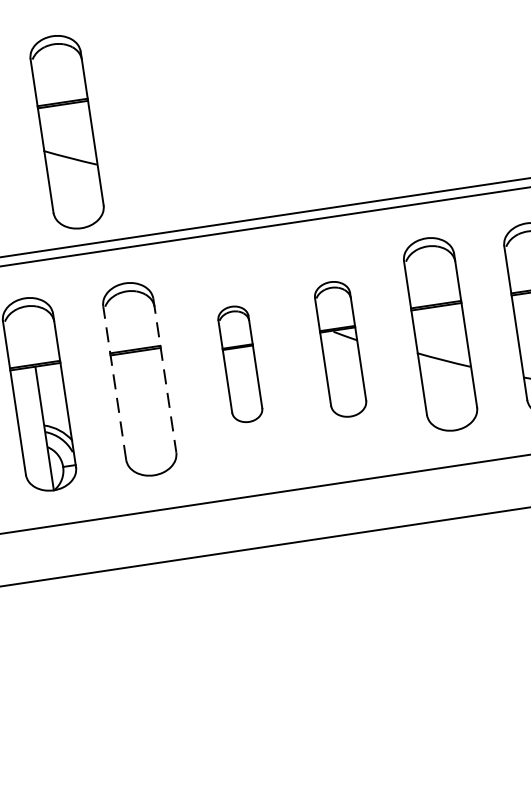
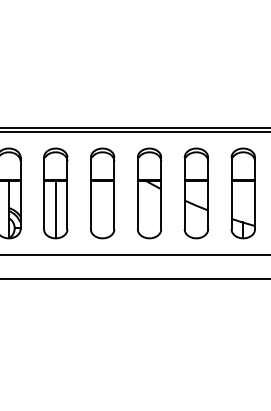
part: (65, 132) -> (38, 75), removed
part: (340, 349) -> (149, 193), size x1.43
part: (239, 364) -> (102, 193), size x1.67
line: (164, 375) -> (67, 193), dashed -> solid
line: (115, 383) -> (44, 193), dashed -> solid
line: (144, 413) -> (55, 209), added

